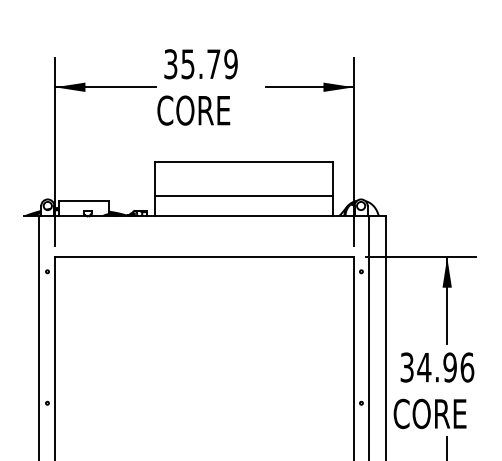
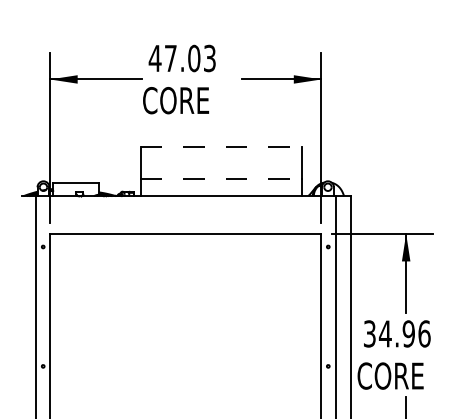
text: (200, 64) -> (182, 58), 35.79 -> 47.03
line: (243, 161) -> (221, 146), solid -> dashed
line: (243, 196) -> (221, 178), solid -> dashed

